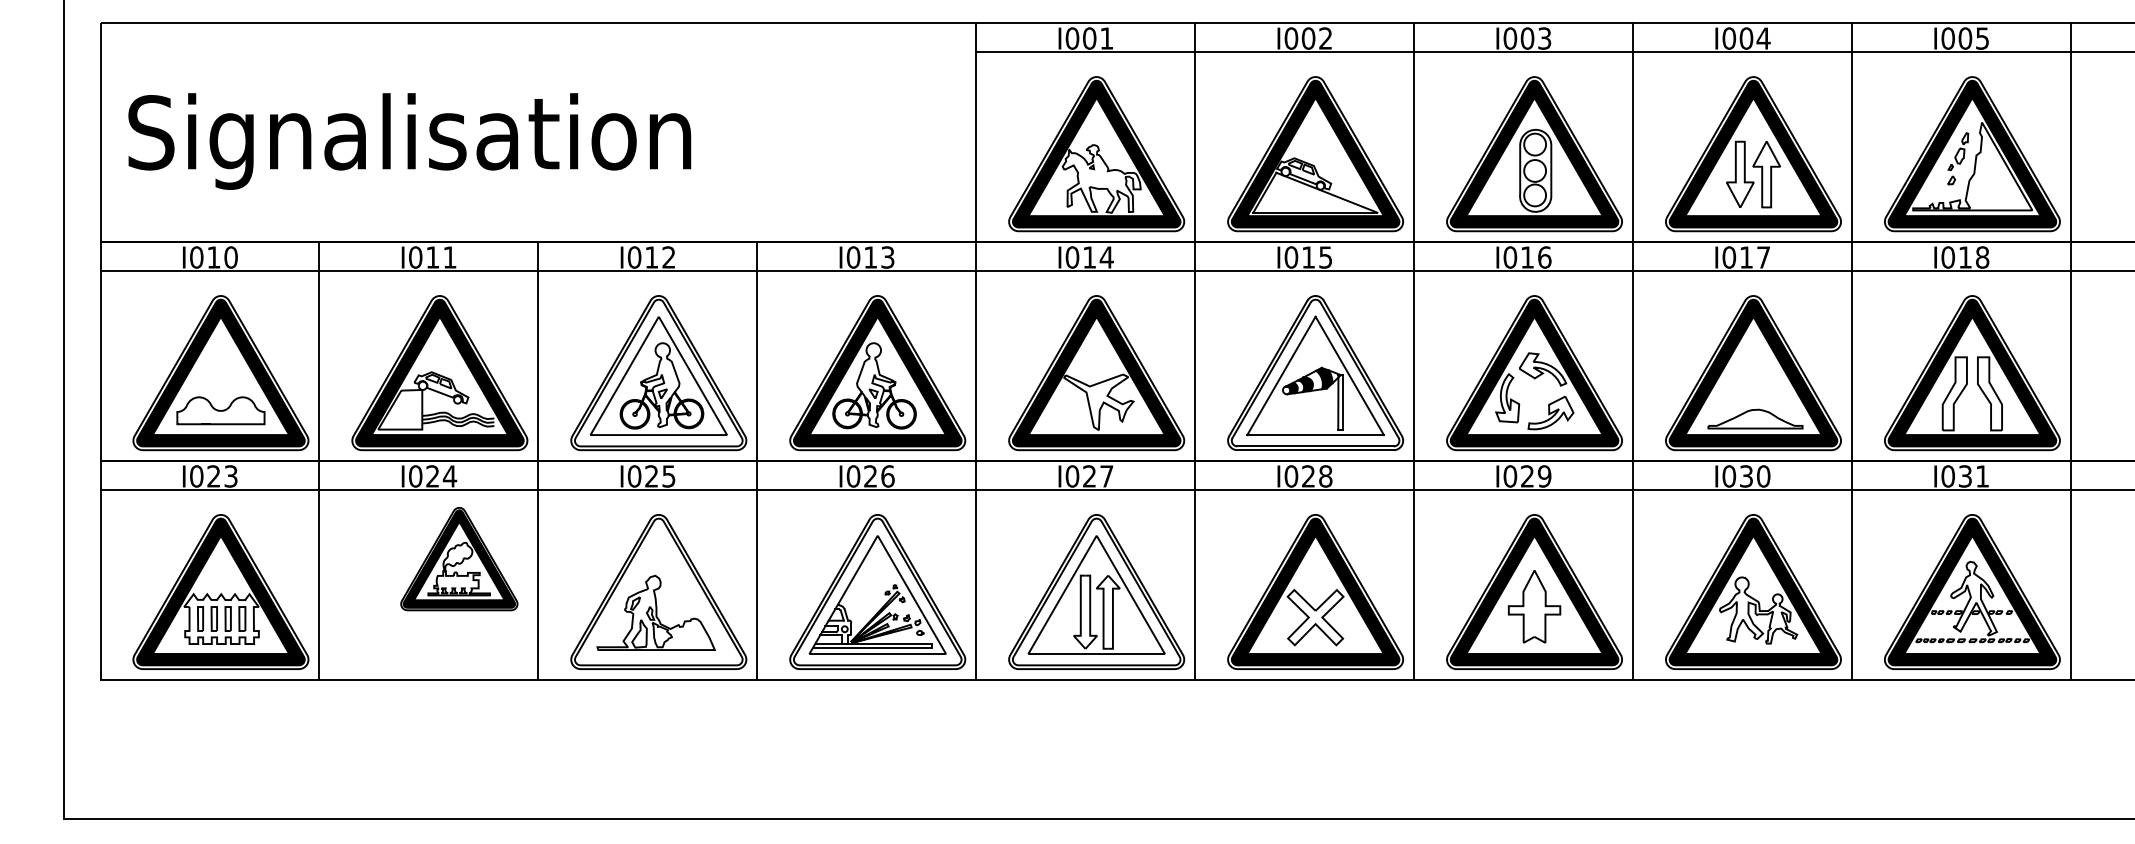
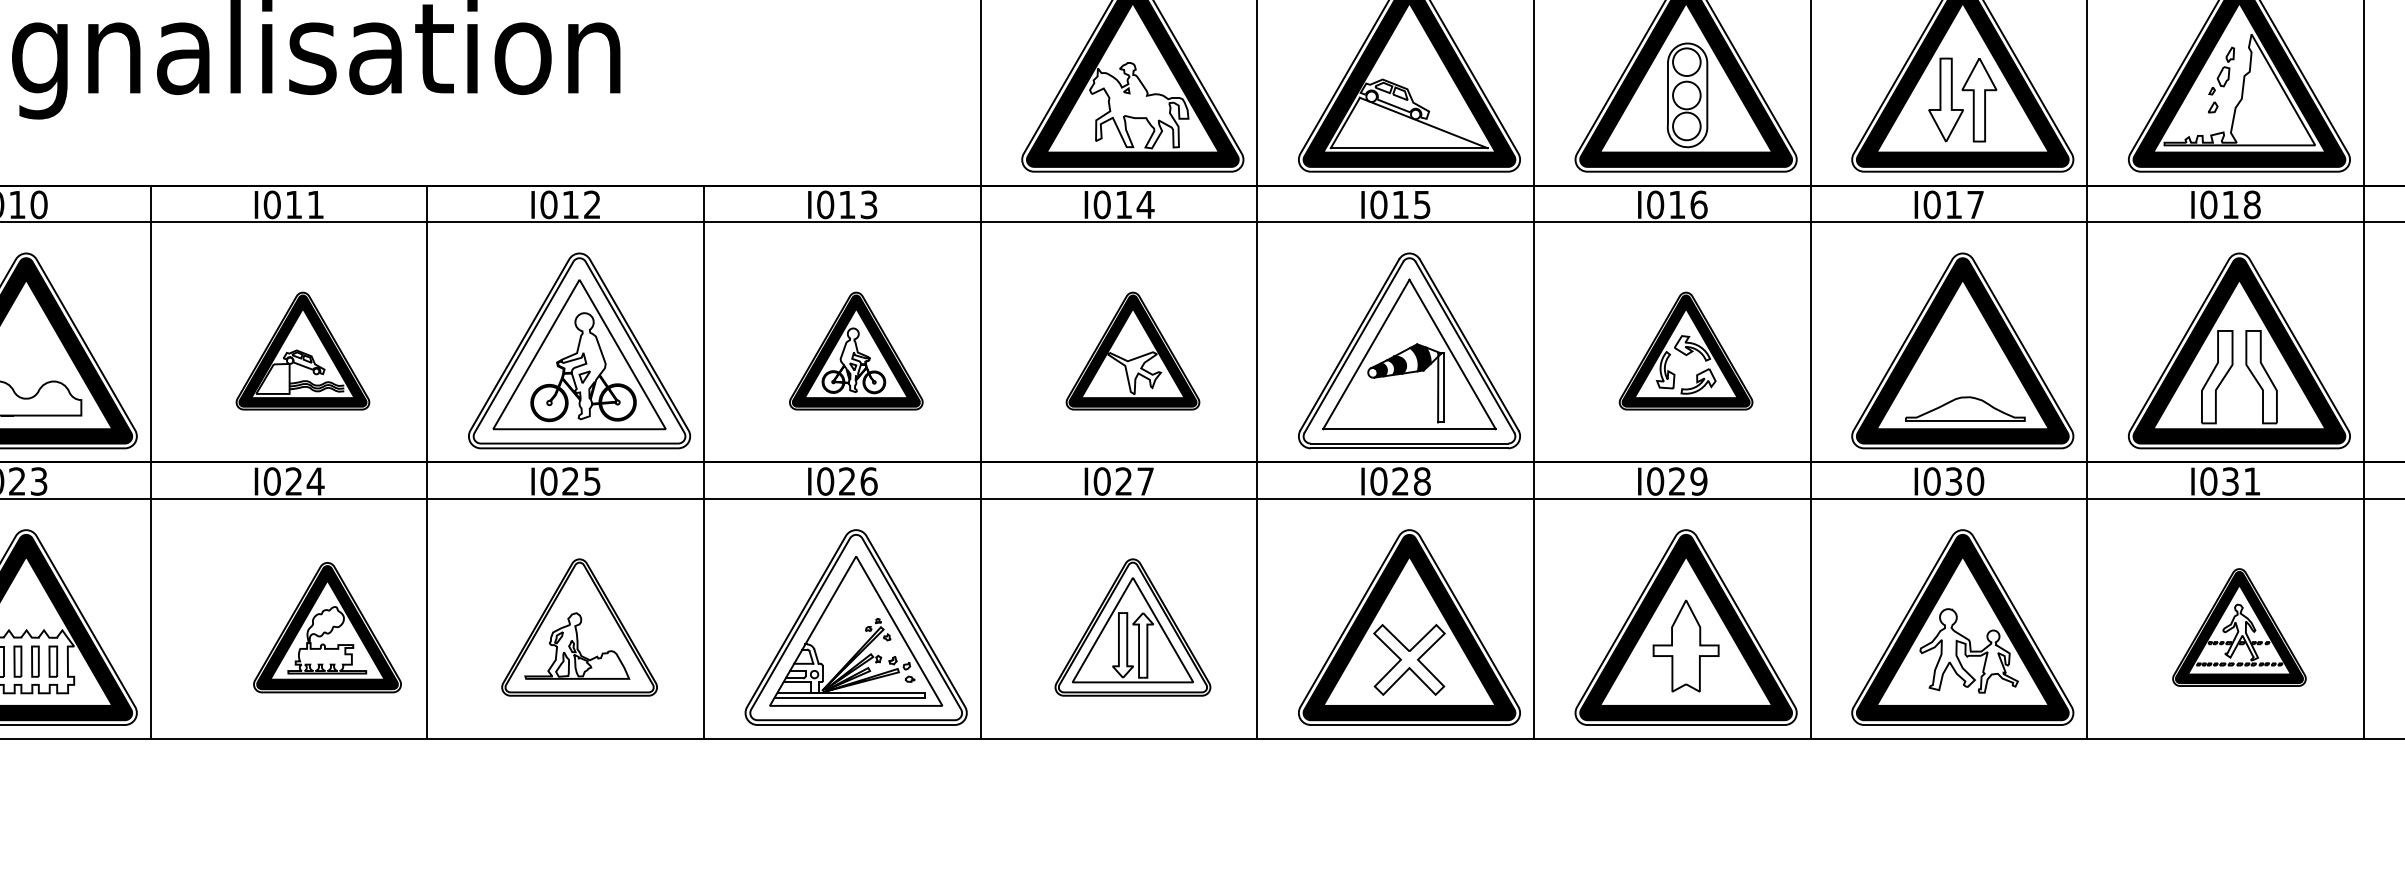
part: (439, 373) -> (302, 351), size x0.6
part: (877, 373) -> (855, 351), size x0.6
part: (1096, 373) -> (1132, 351), size x0.6
part: (1534, 373) -> (1686, 351), size x0.6
part: (459, 559) -> (327, 628), moved
part: (658, 591) -> (579, 626), size x0.7
part: (1096, 591) -> (1132, 626), size x0.7
part: (1972, 591) -> (2239, 626), size x0.6

